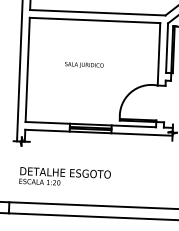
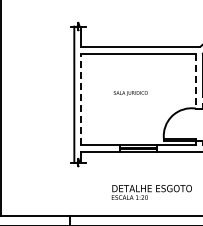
line: (159, 54) -> (196, 81), solid -> dashed
line: (28, 69) -> (81, 99), solid -> dashed
text: (64, 177) -> (151, 192), moved

